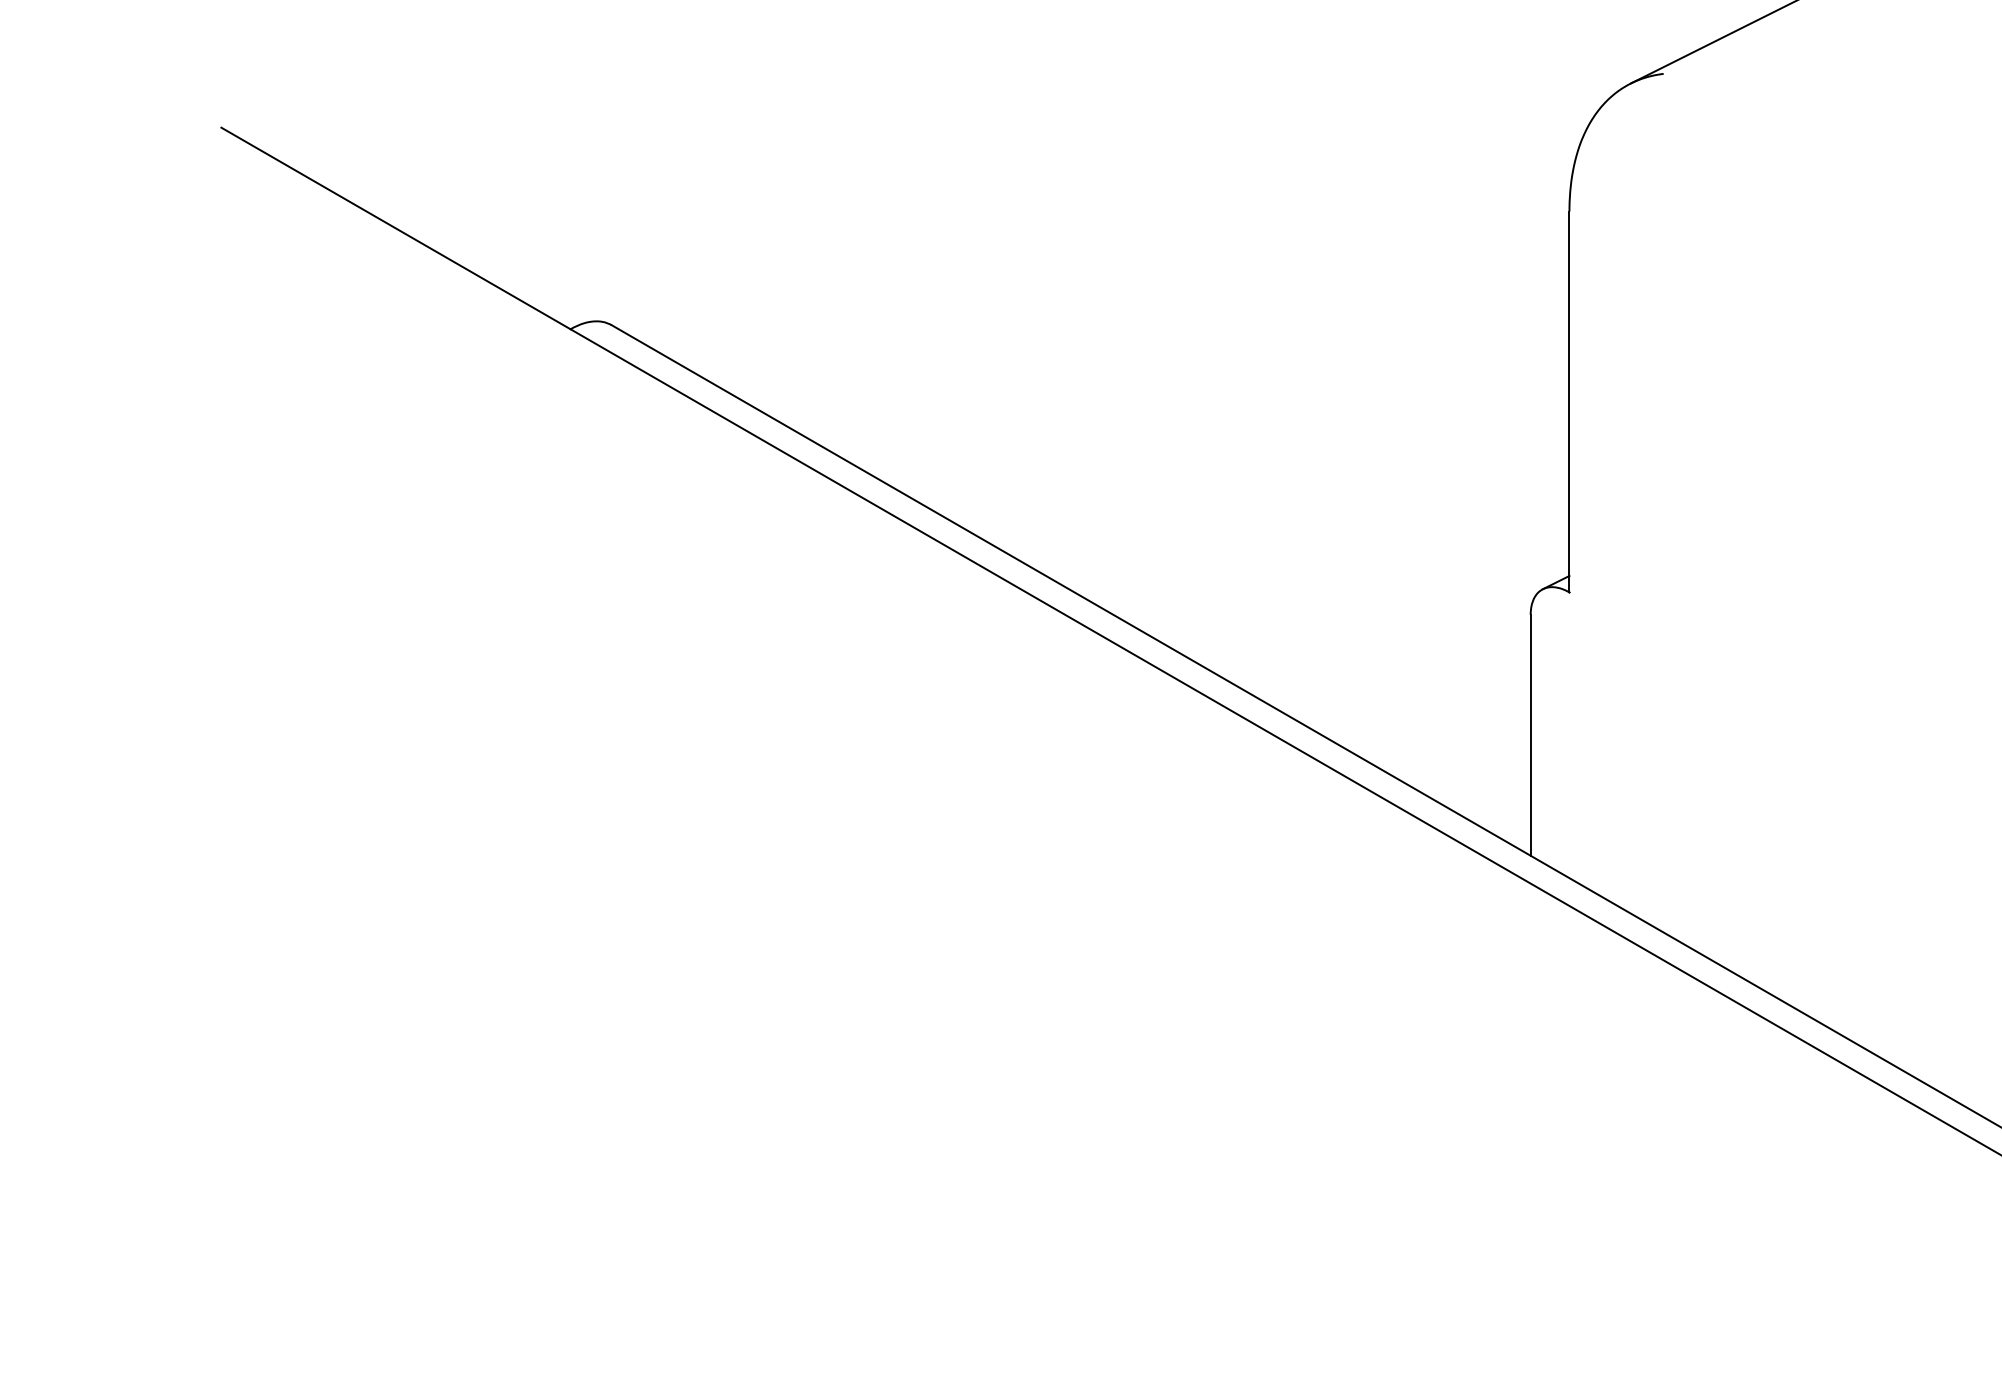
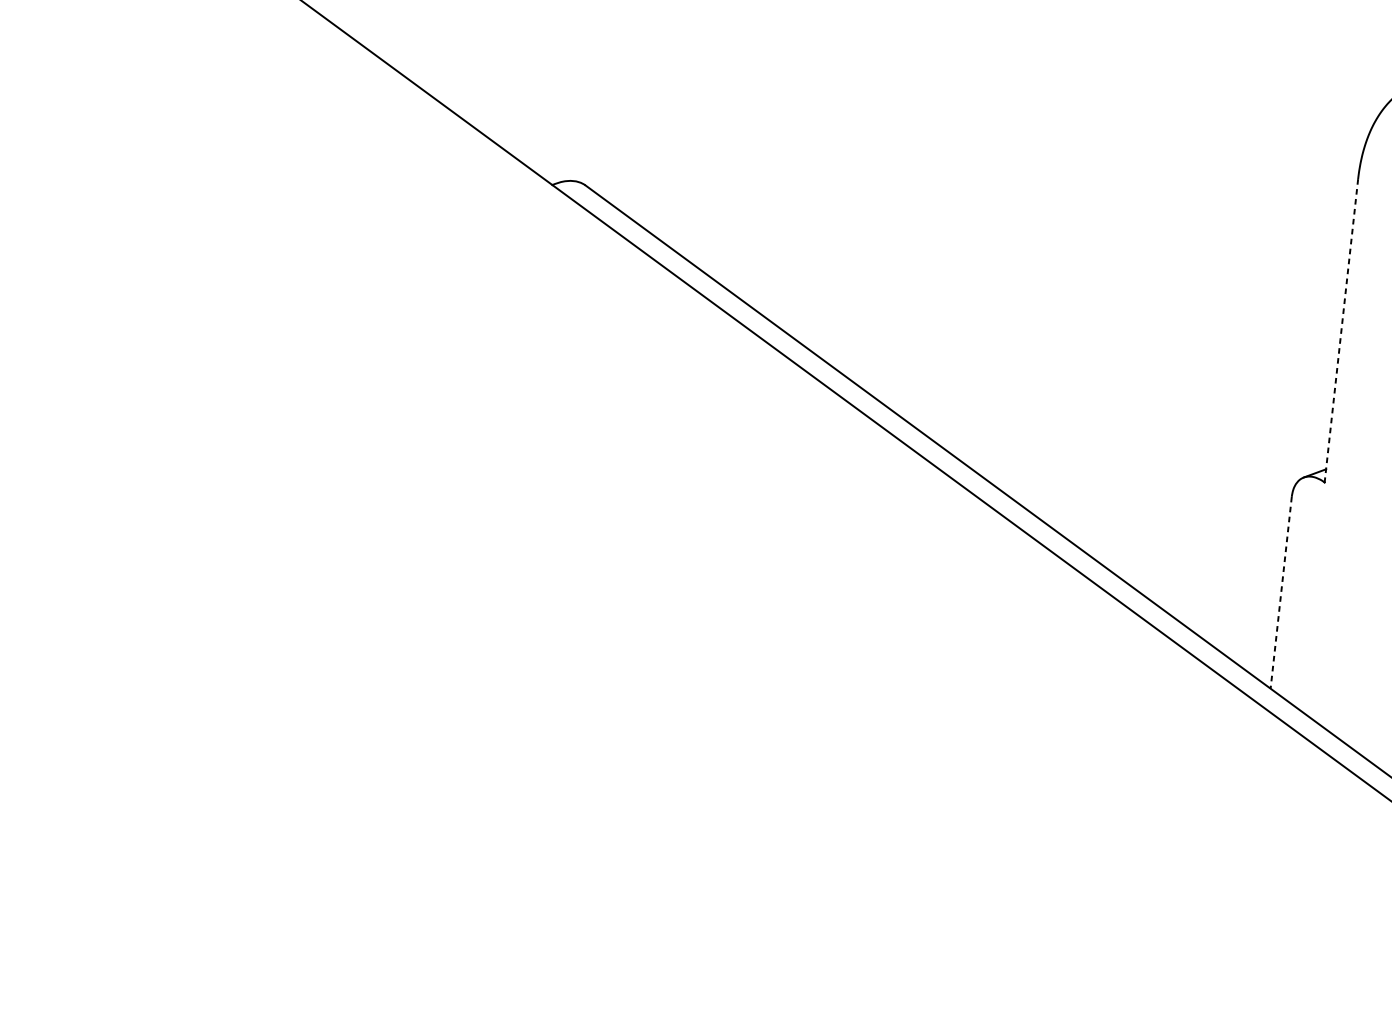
line: (1569, 402) -> (1341, 331), solid -> dashed
line: (1530, 735) -> (1281, 592), solid -> dashed

